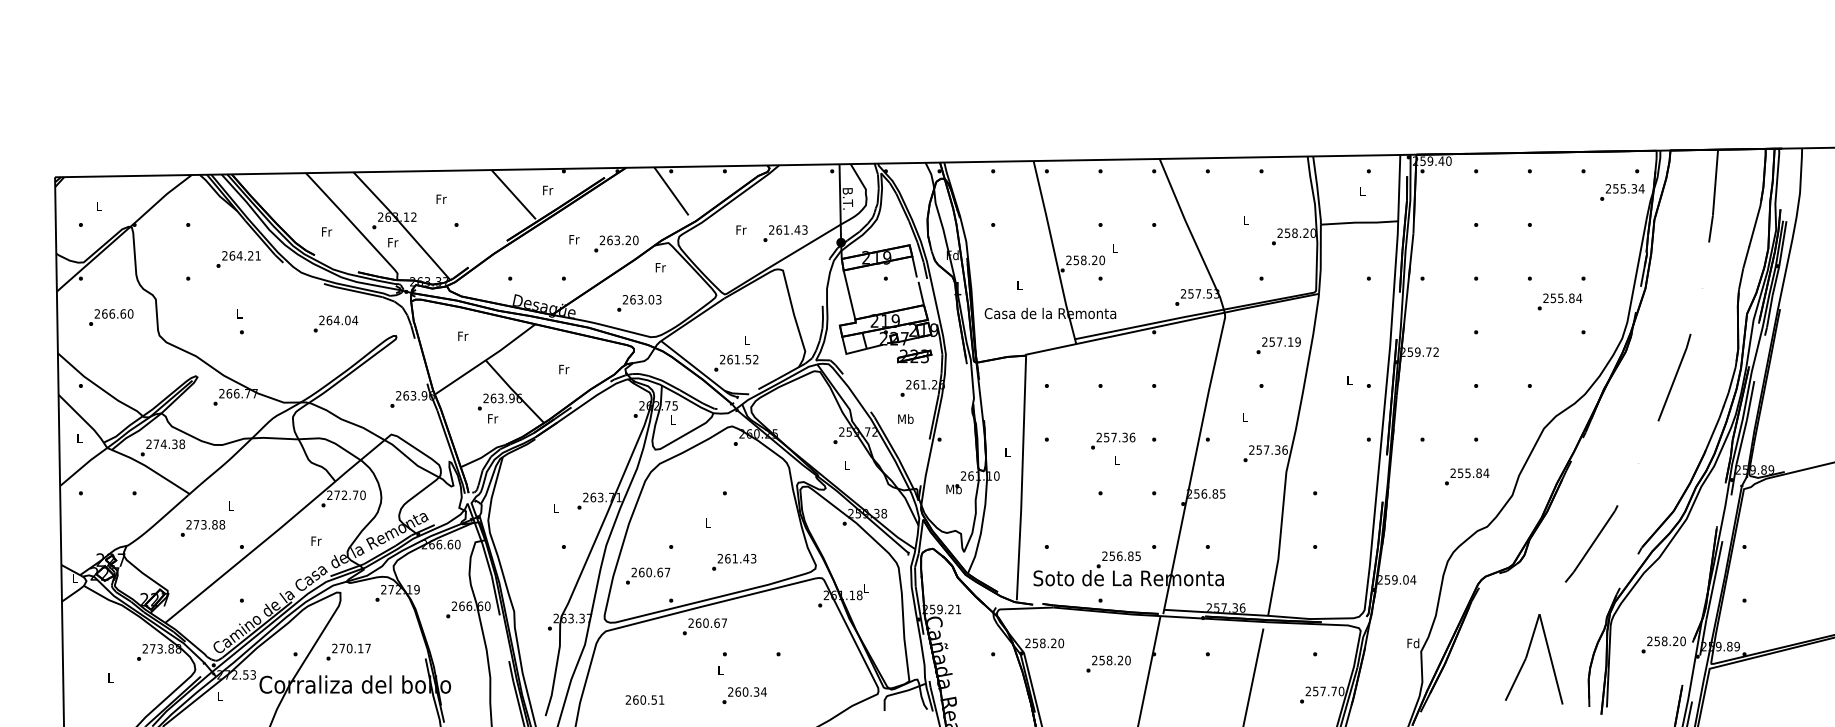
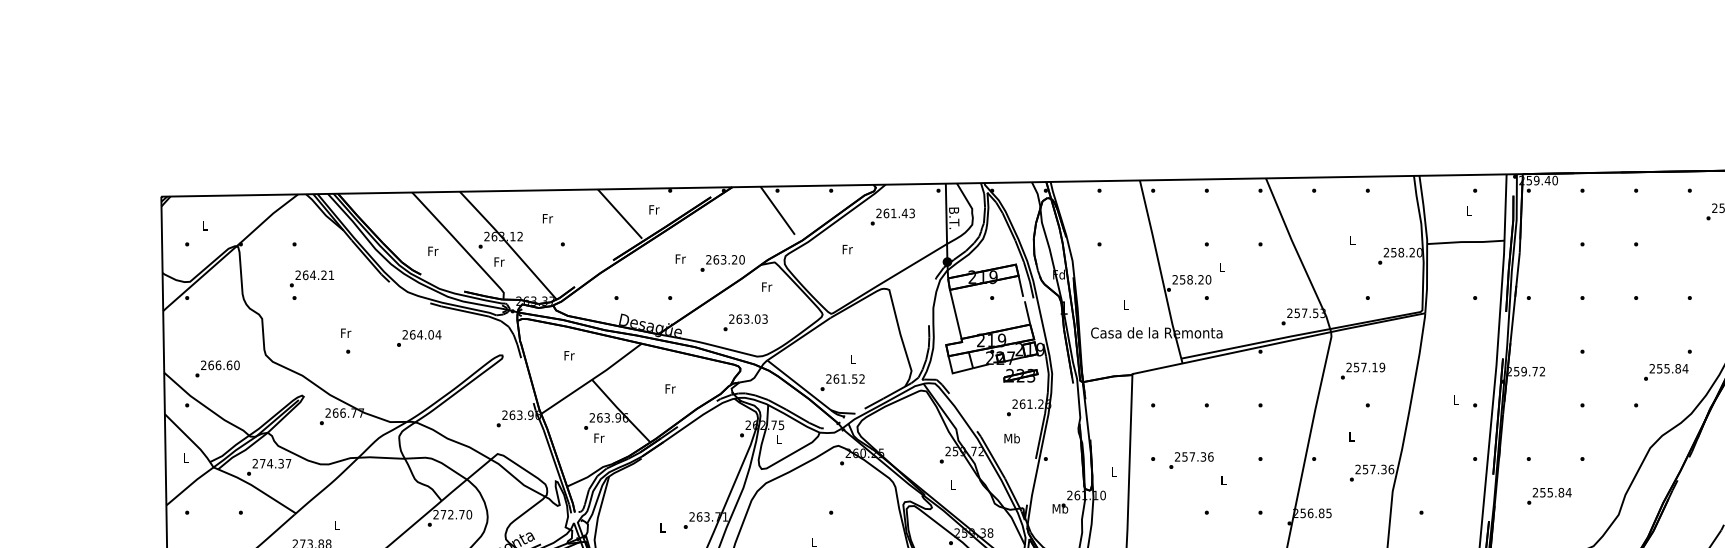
text: (785, 233) -> (892, 216), moved
text: (238, 259) -> (311, 278), moved
text: (1559, 301) -> (1665, 371), moved
text: (239, 313) -> (345, 332), L -> Fr
text: (111, 317) -> (217, 368), moved
text: (335, 323) -> (418, 337), moved
text: (1278, 345) -> (1362, 370), moved
text: (1113, 440) -> (1191, 459), moved
text: (182, 444) -> (288, 463), 274.38 -> 274.37
text: (1467, 476) -> (1549, 495), moved

